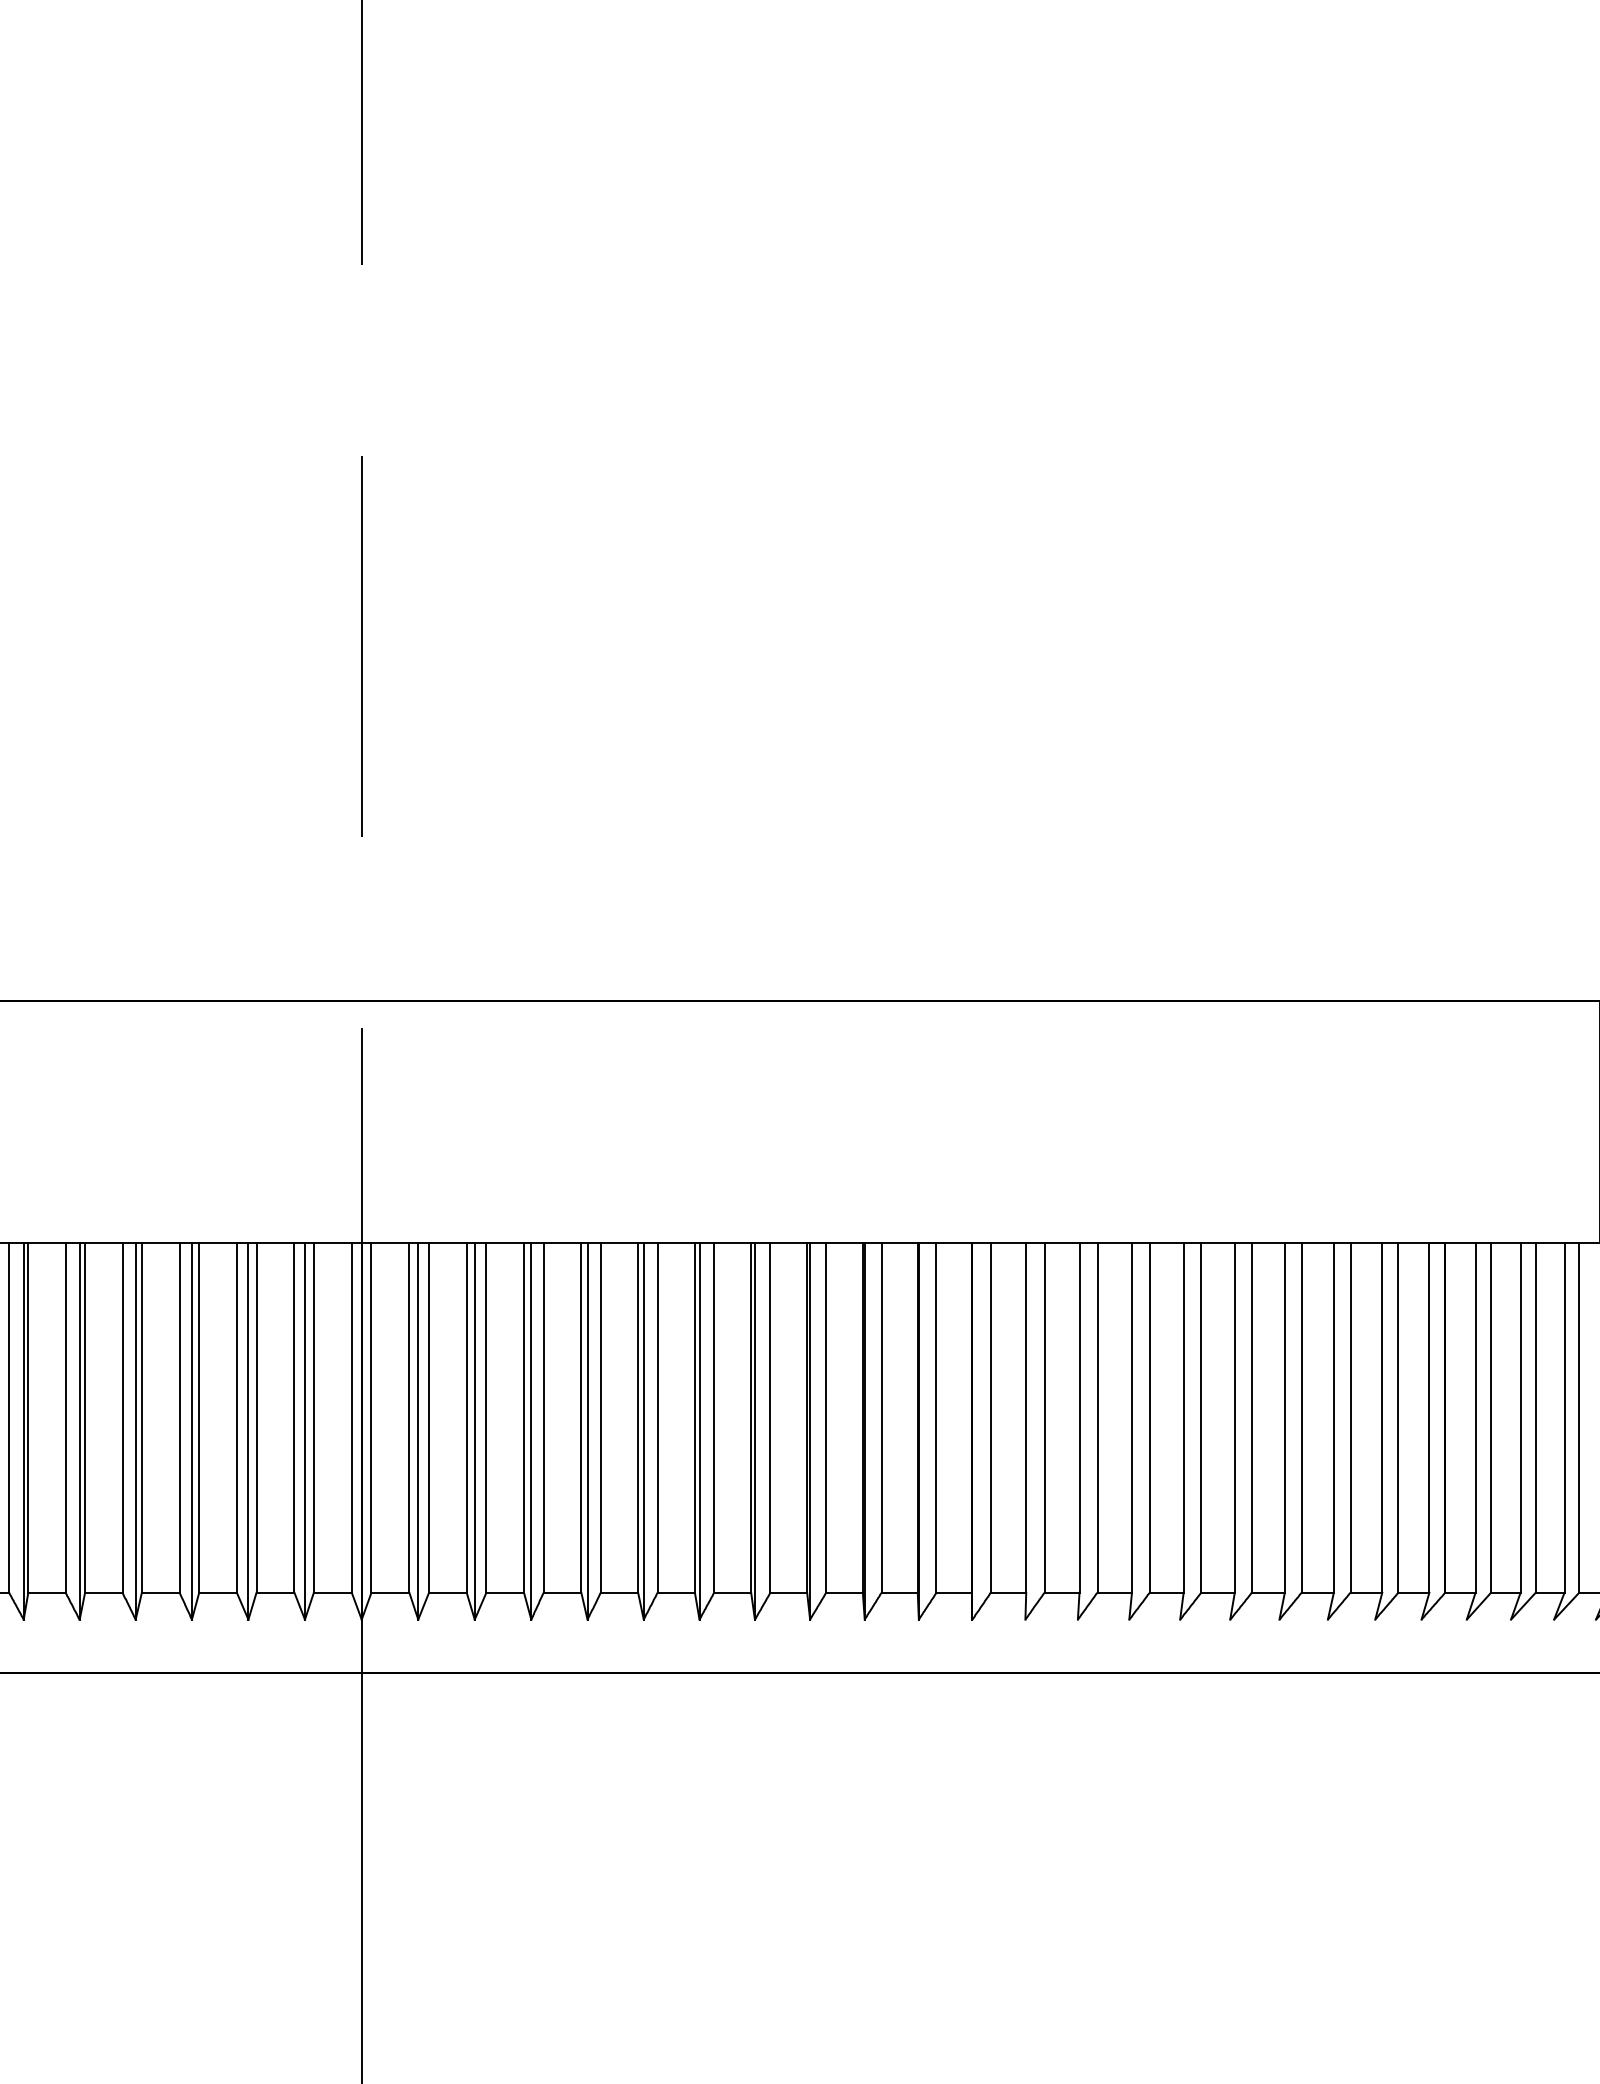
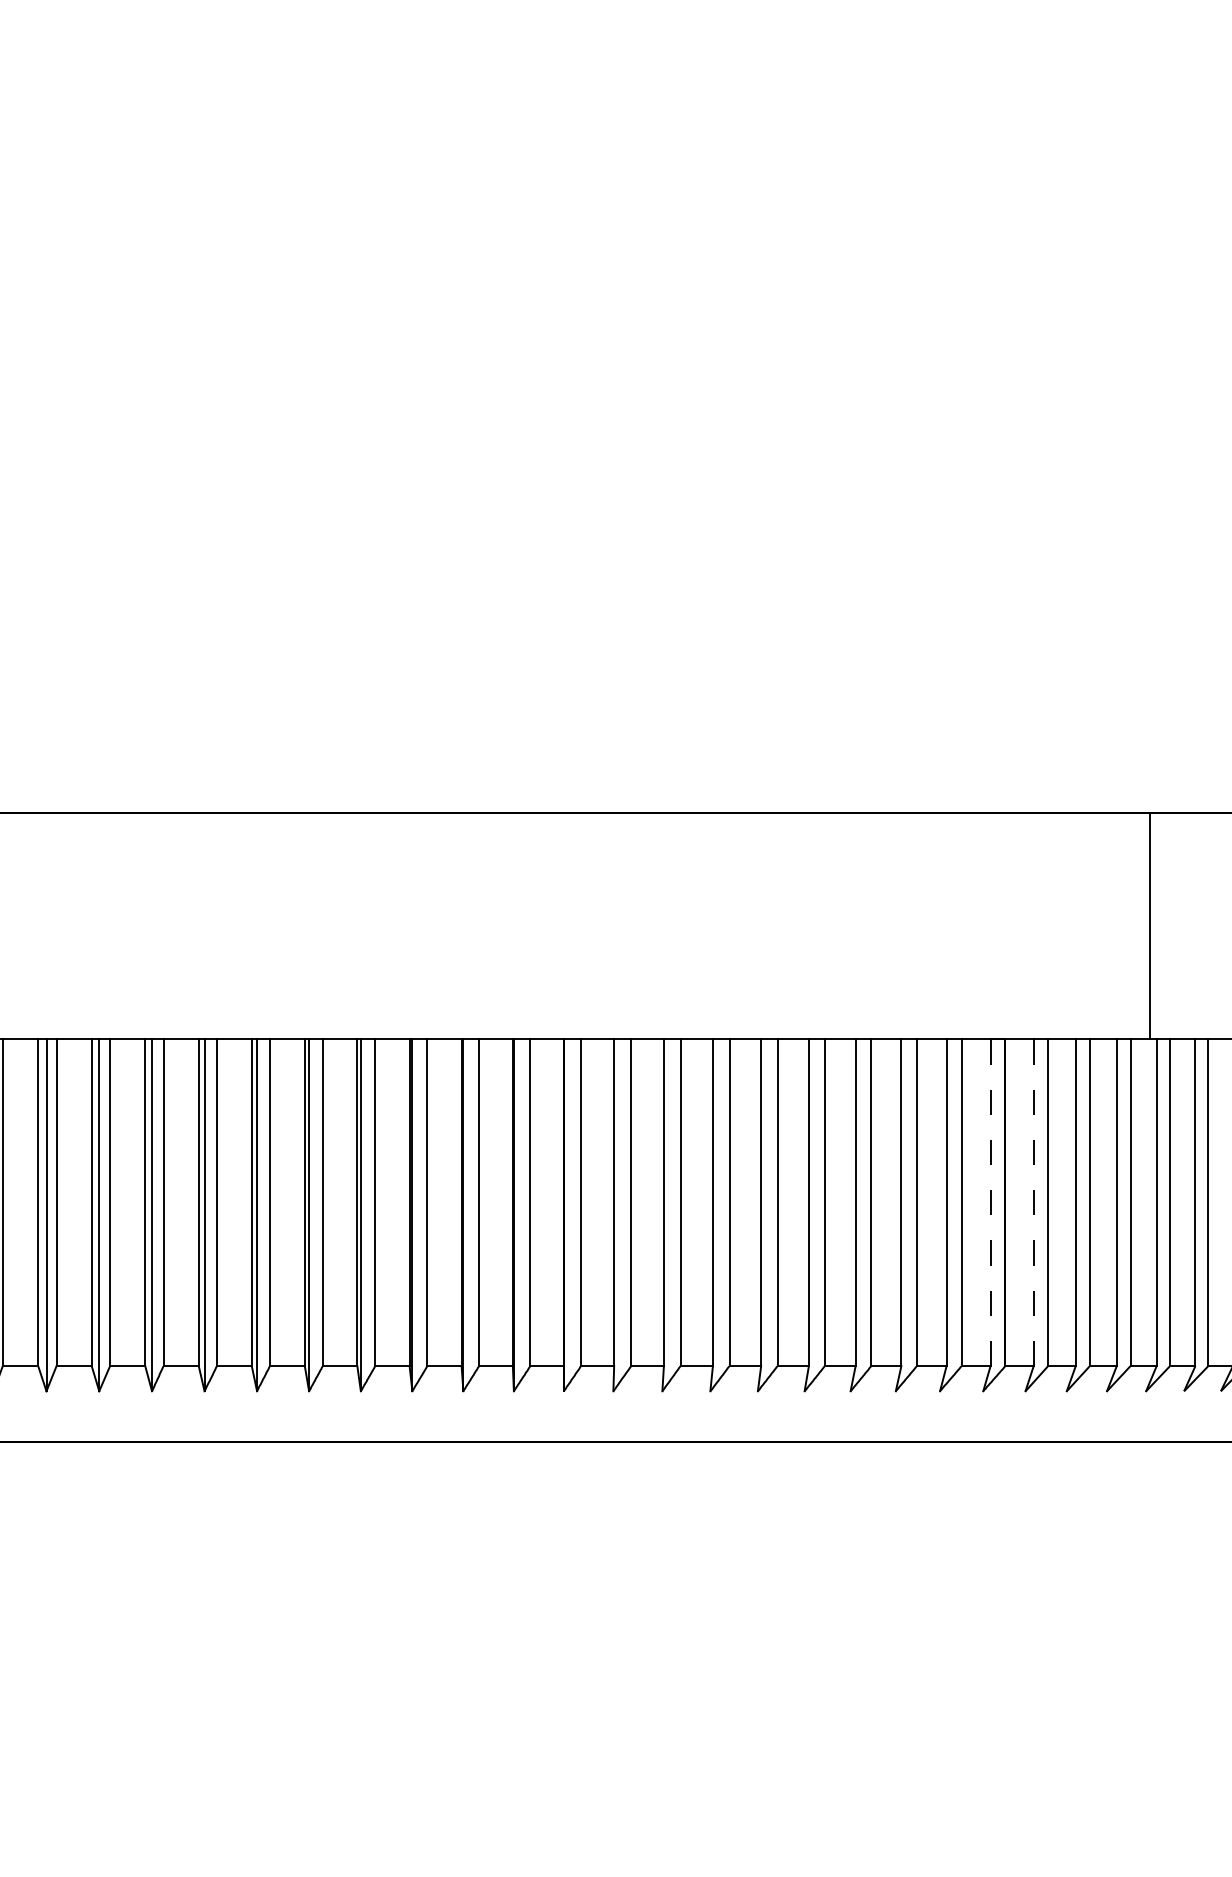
line: (1429, 1417) -> (990, 1202), solid -> dashed
line: (1475, 1417) -> (1033, 1202), solid -> dashed

